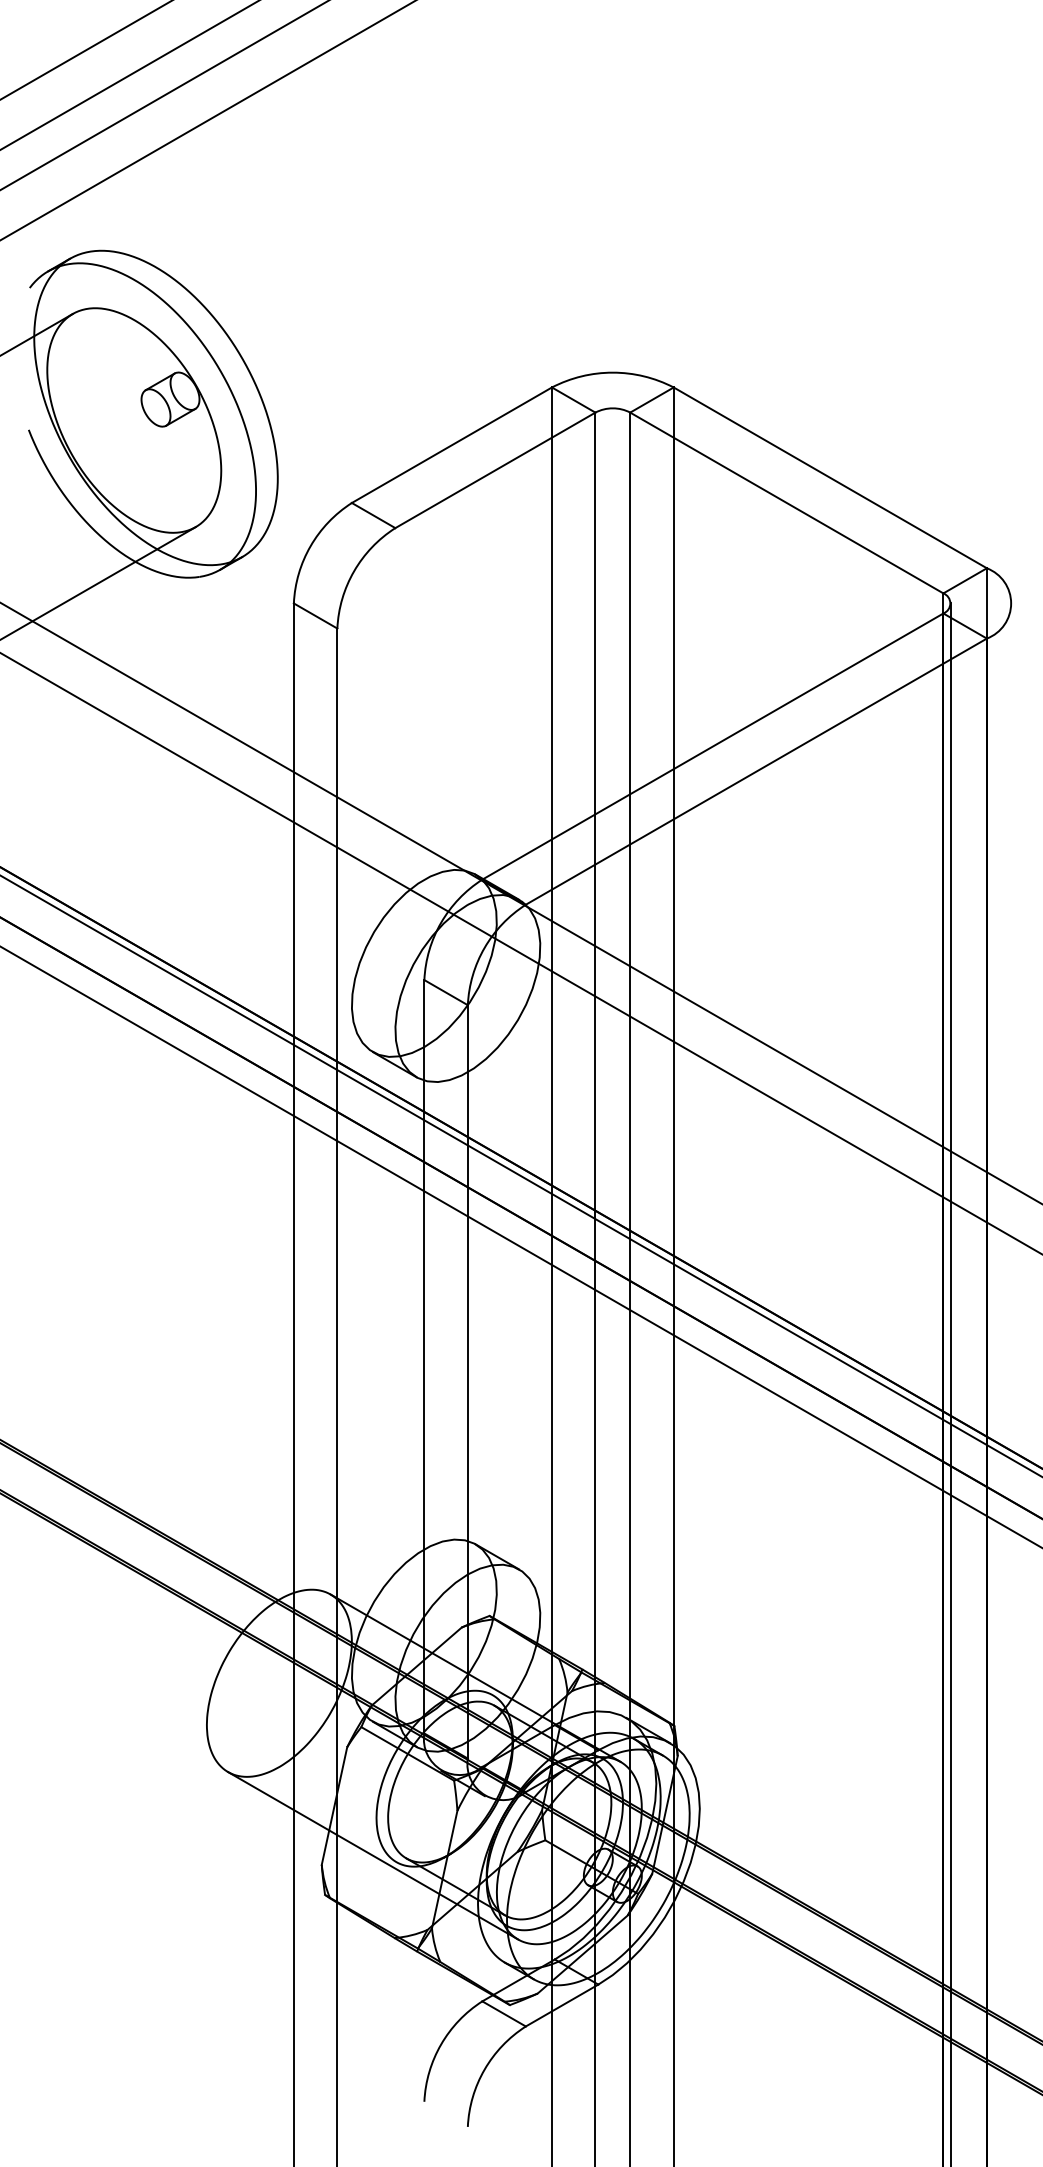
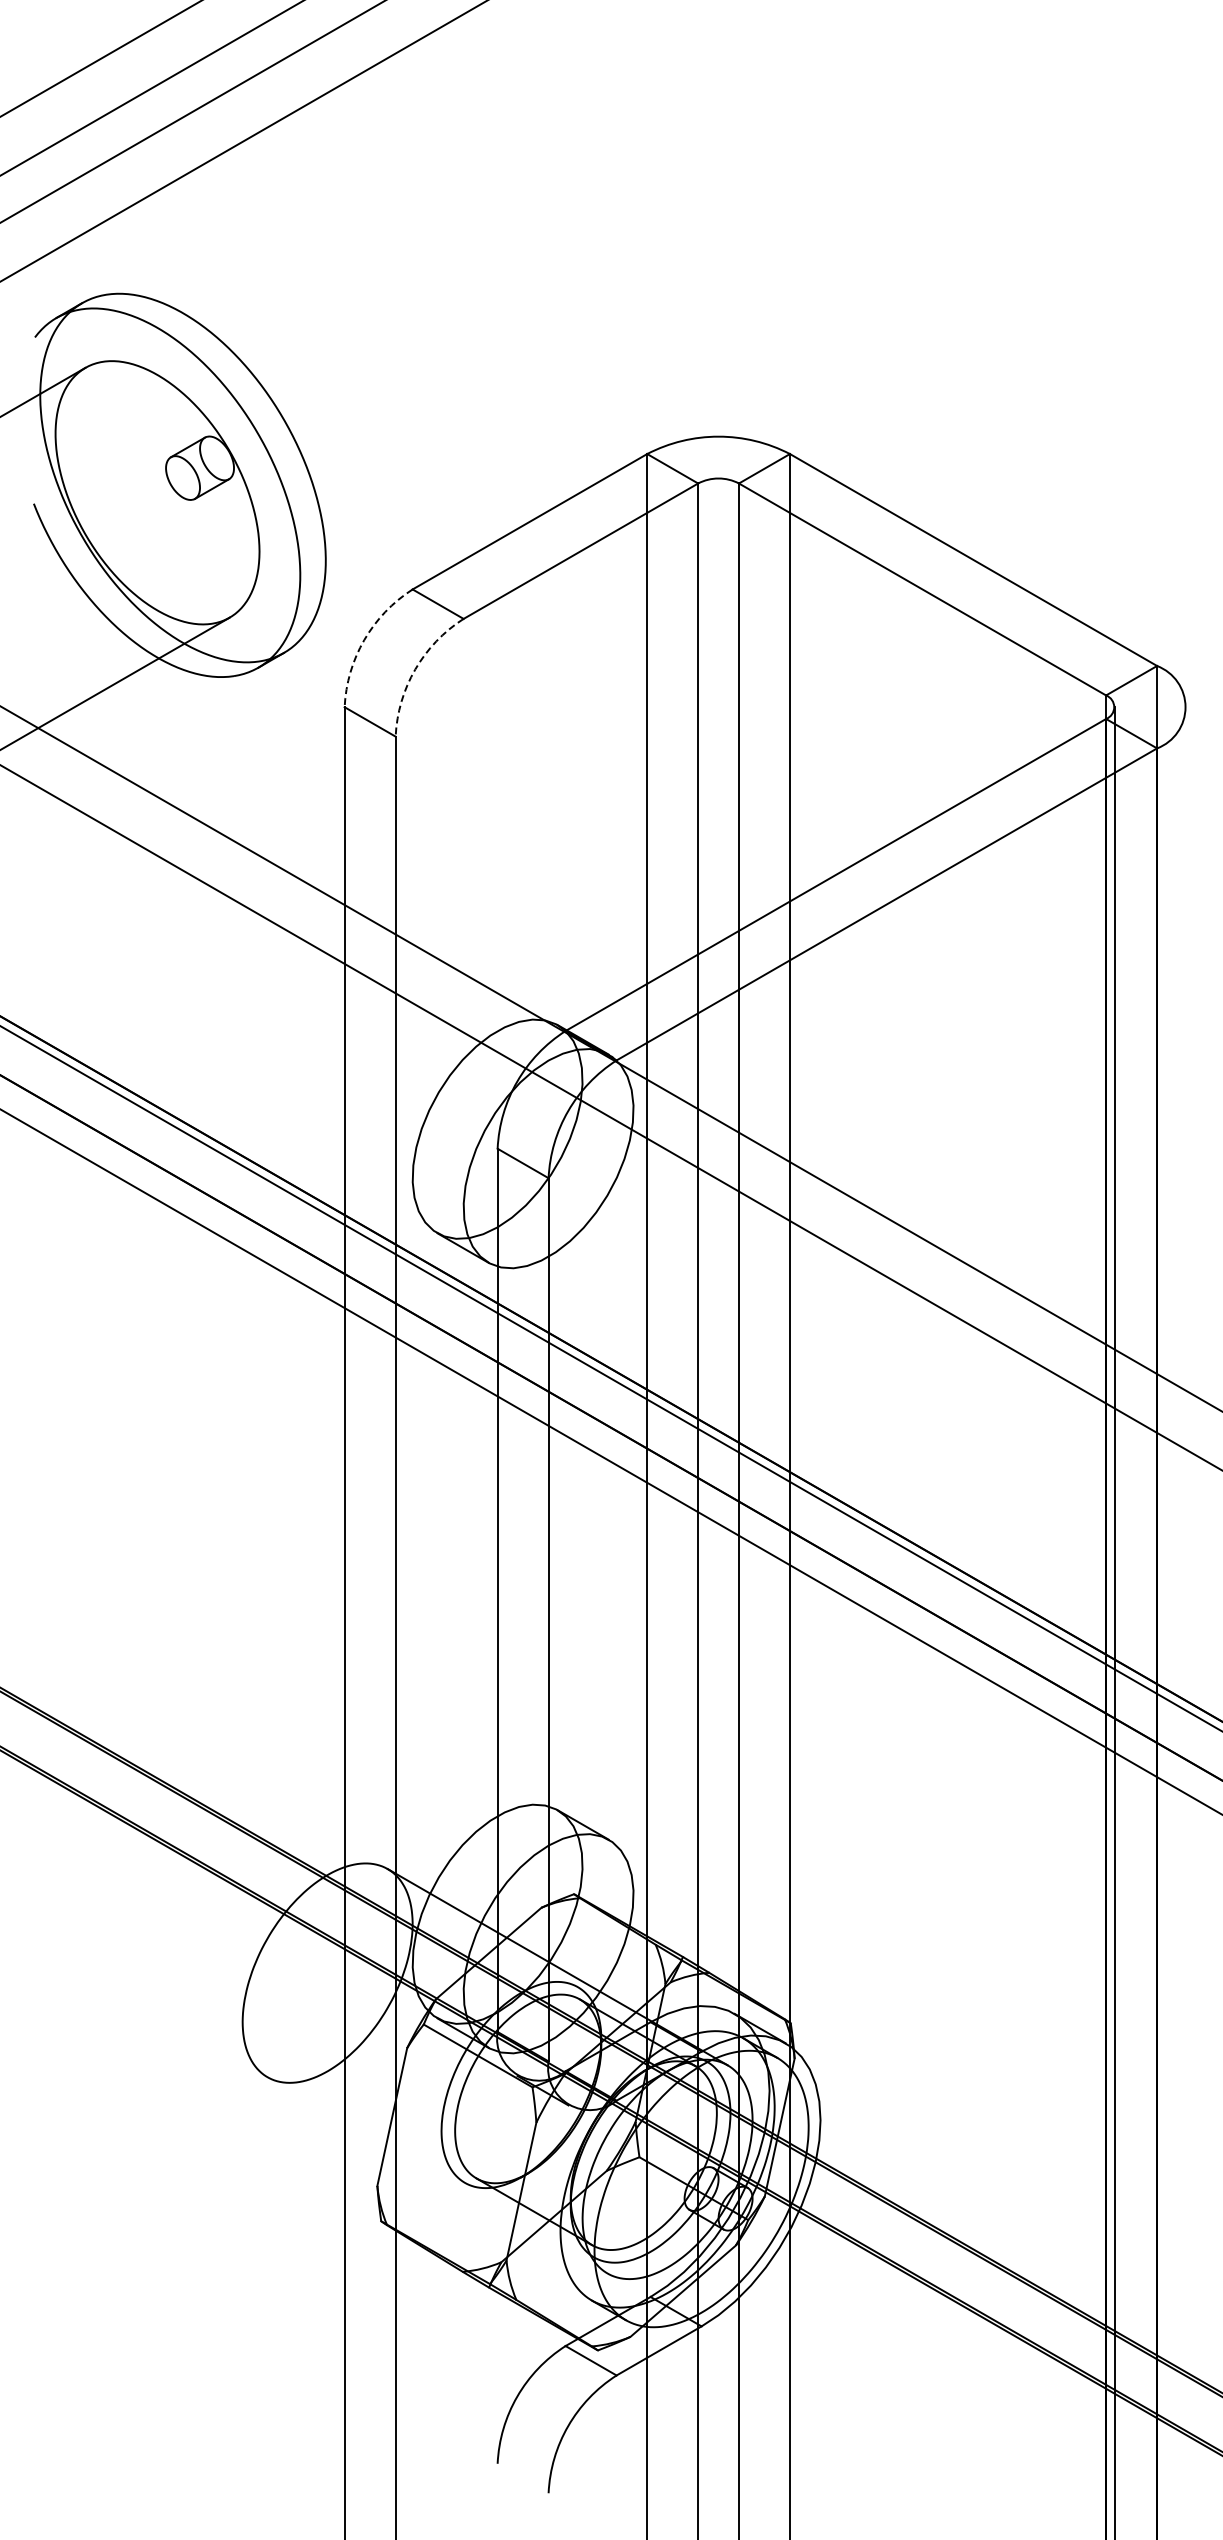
arc: (310, 546) -> (364, 640), solid -> dashed
arc: (354, 571) -> (415, 669), solid -> dashed
line: (373, 1855) -> (437, 2175), removed

